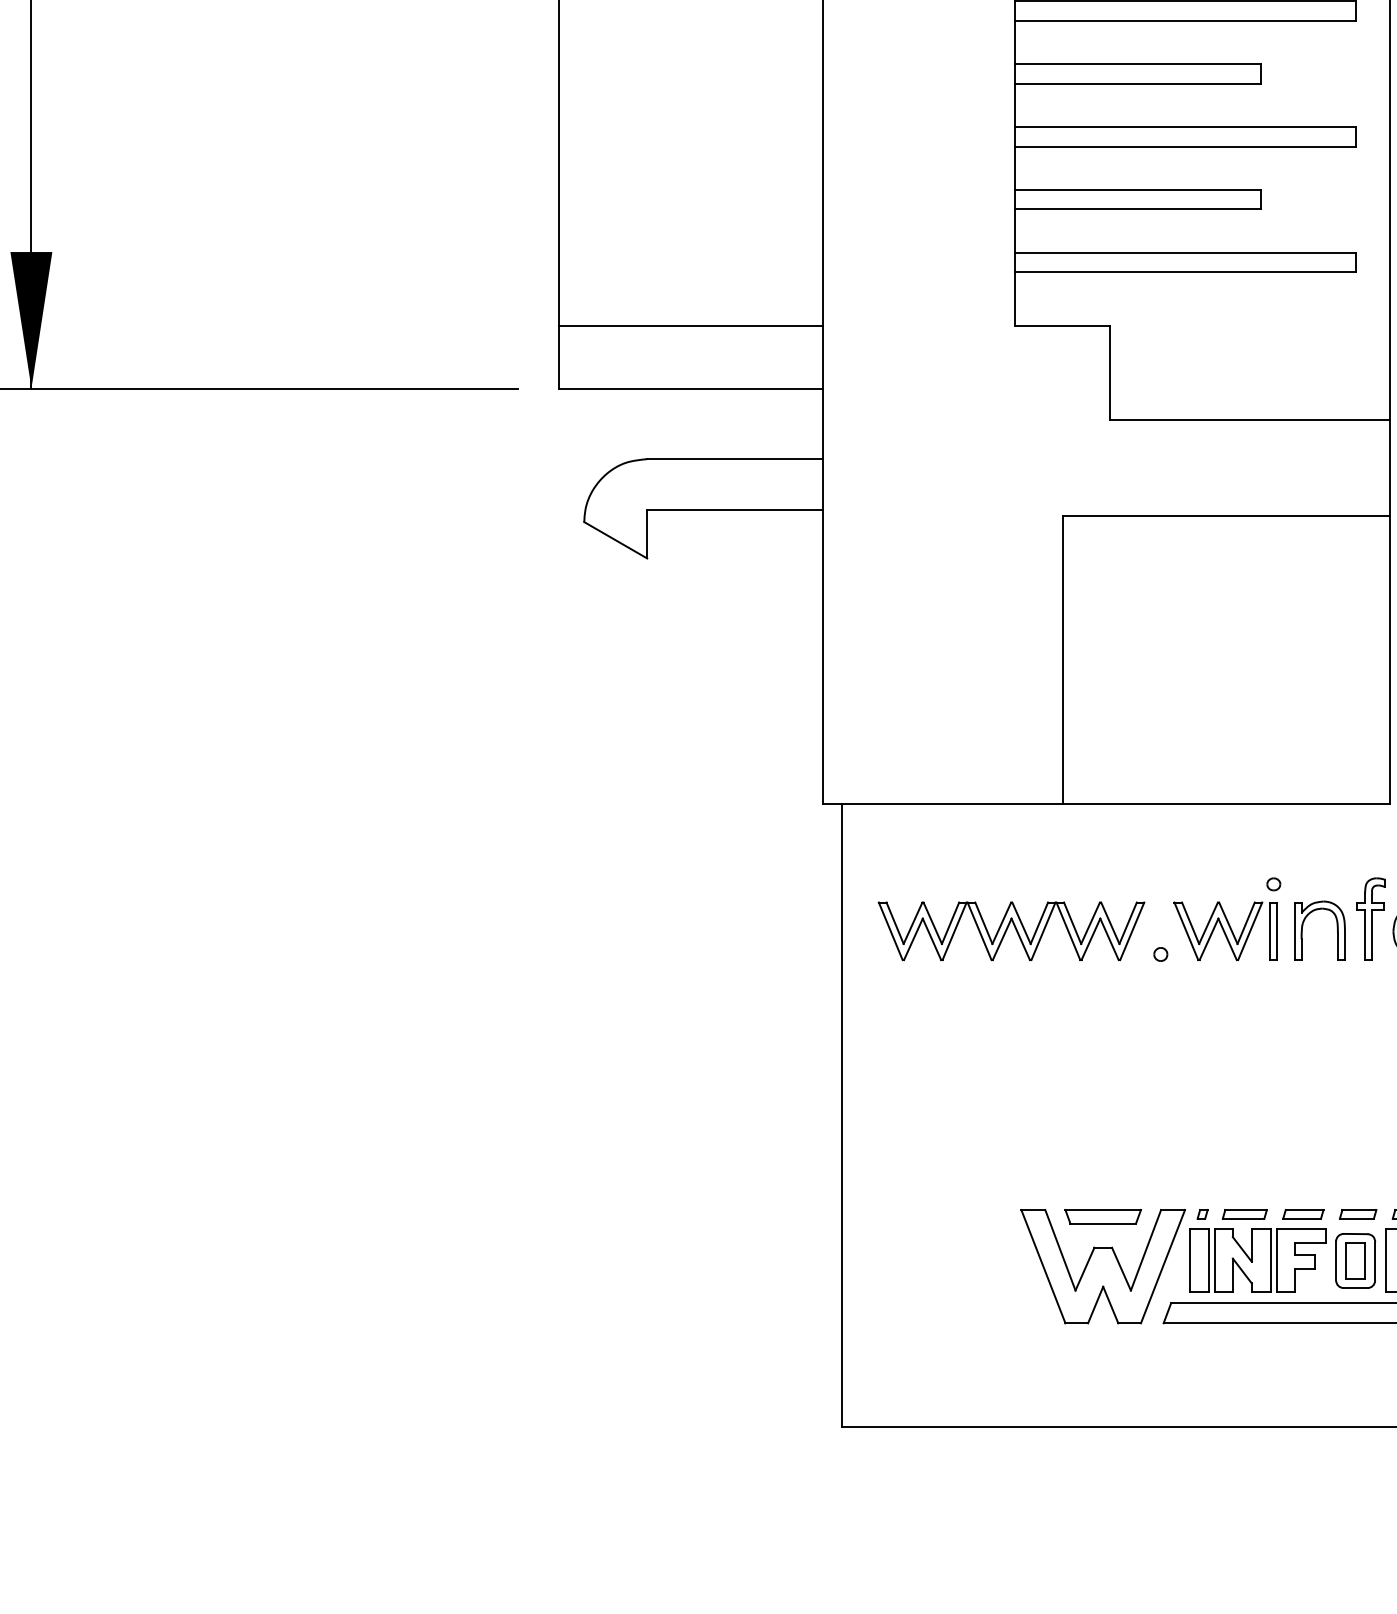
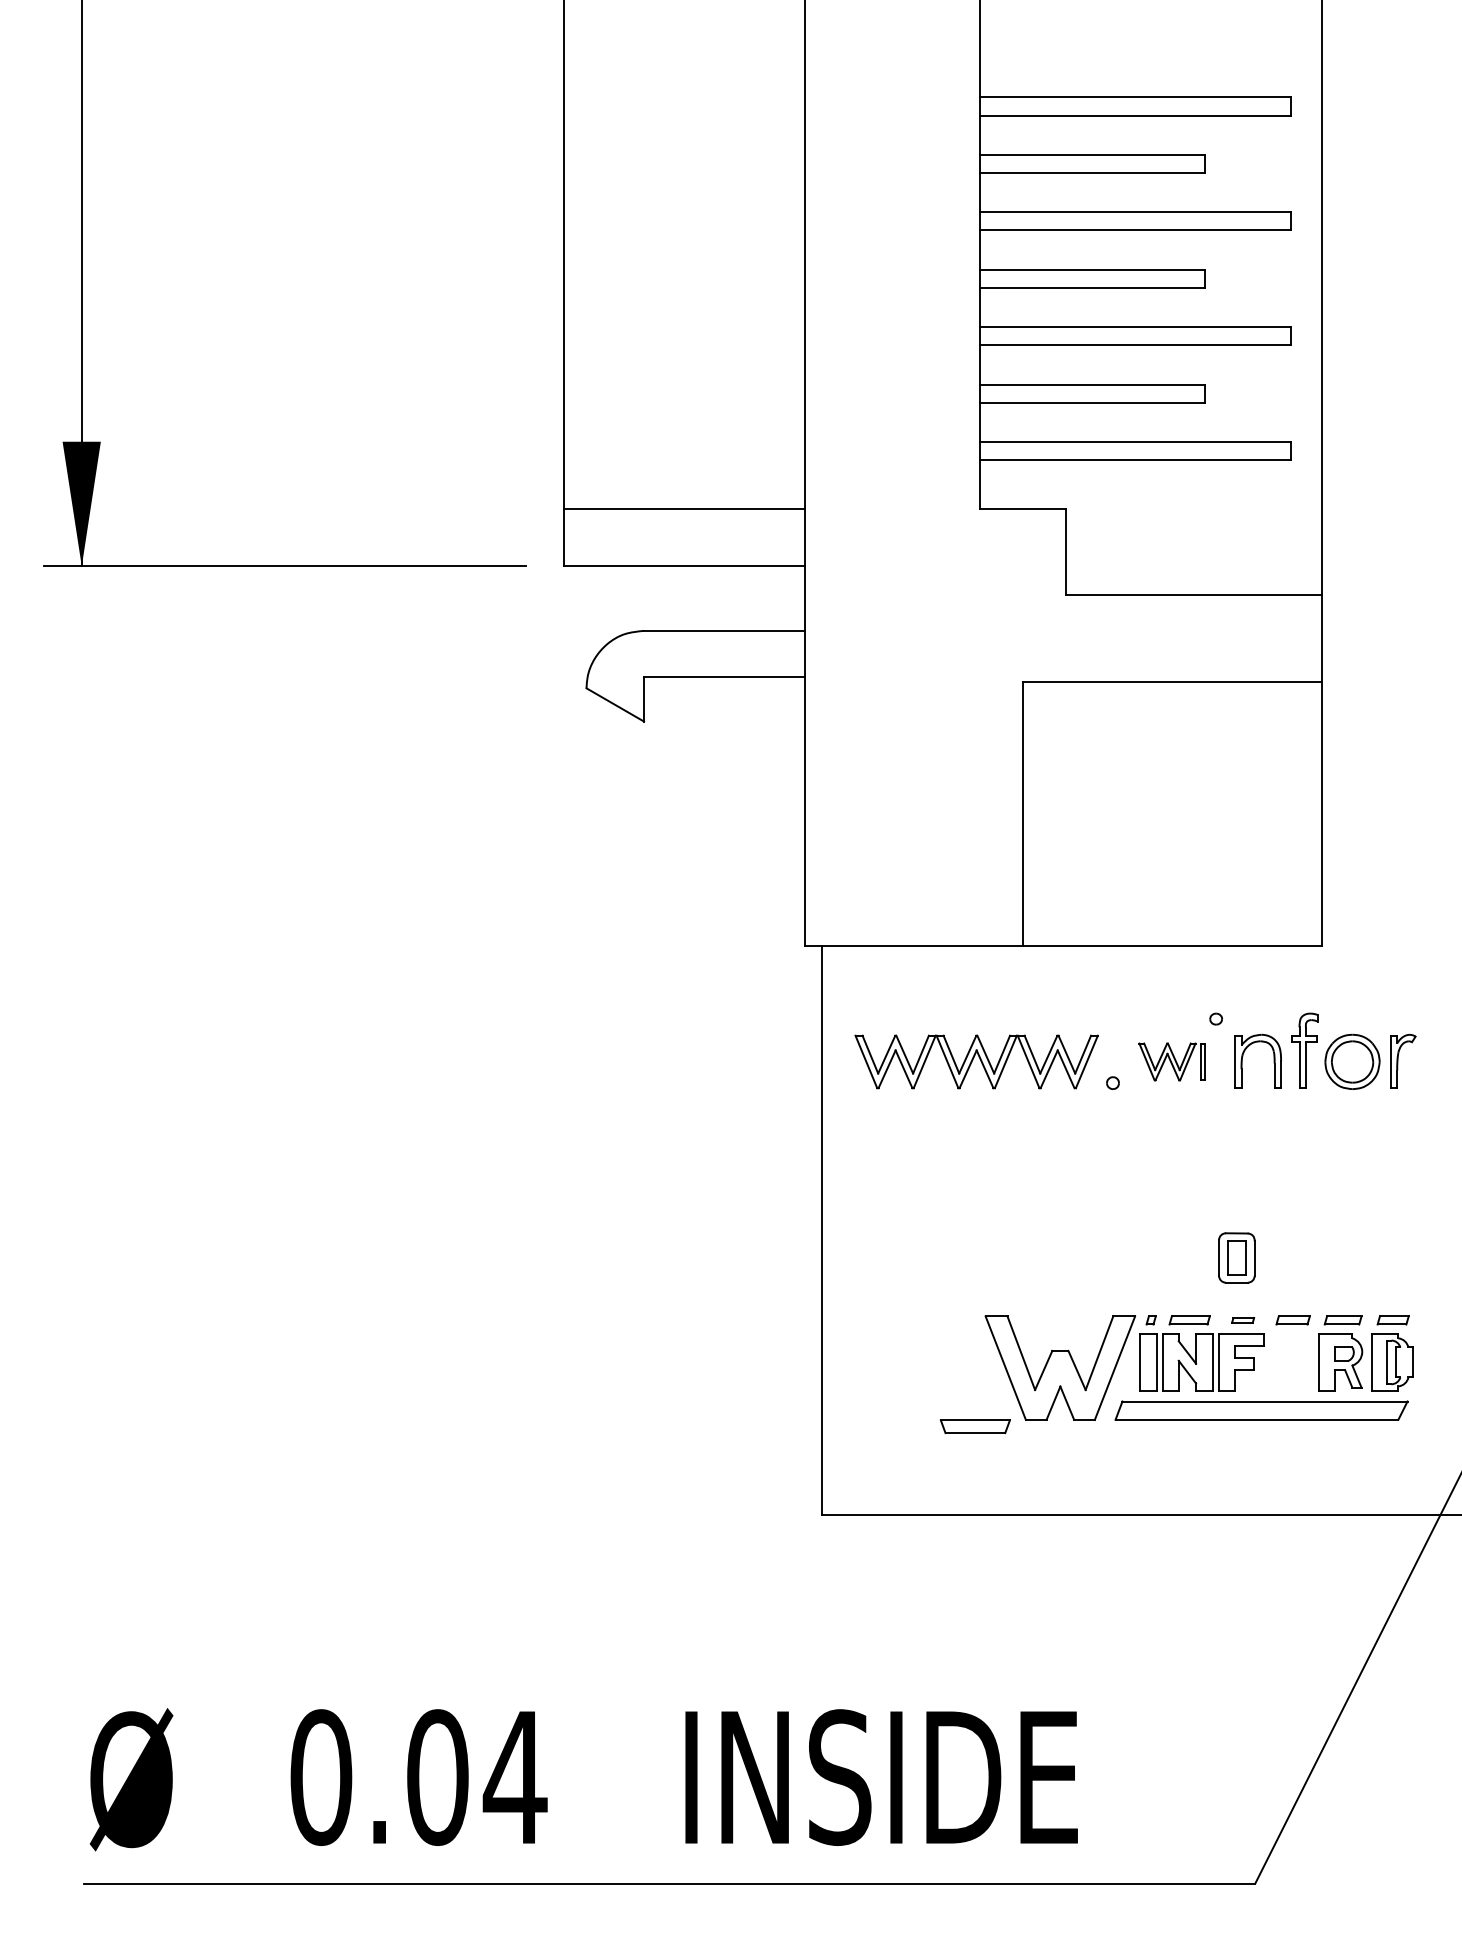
part: (1224, 930) -> (1171, 1061), size x0.7
part: (1302, 1214) -> (1242, 1320), size x0.6
part: (1103, 1216) -> (975, 1426), moved
part: (1355, 1260) -> (1236, 1257), moved

